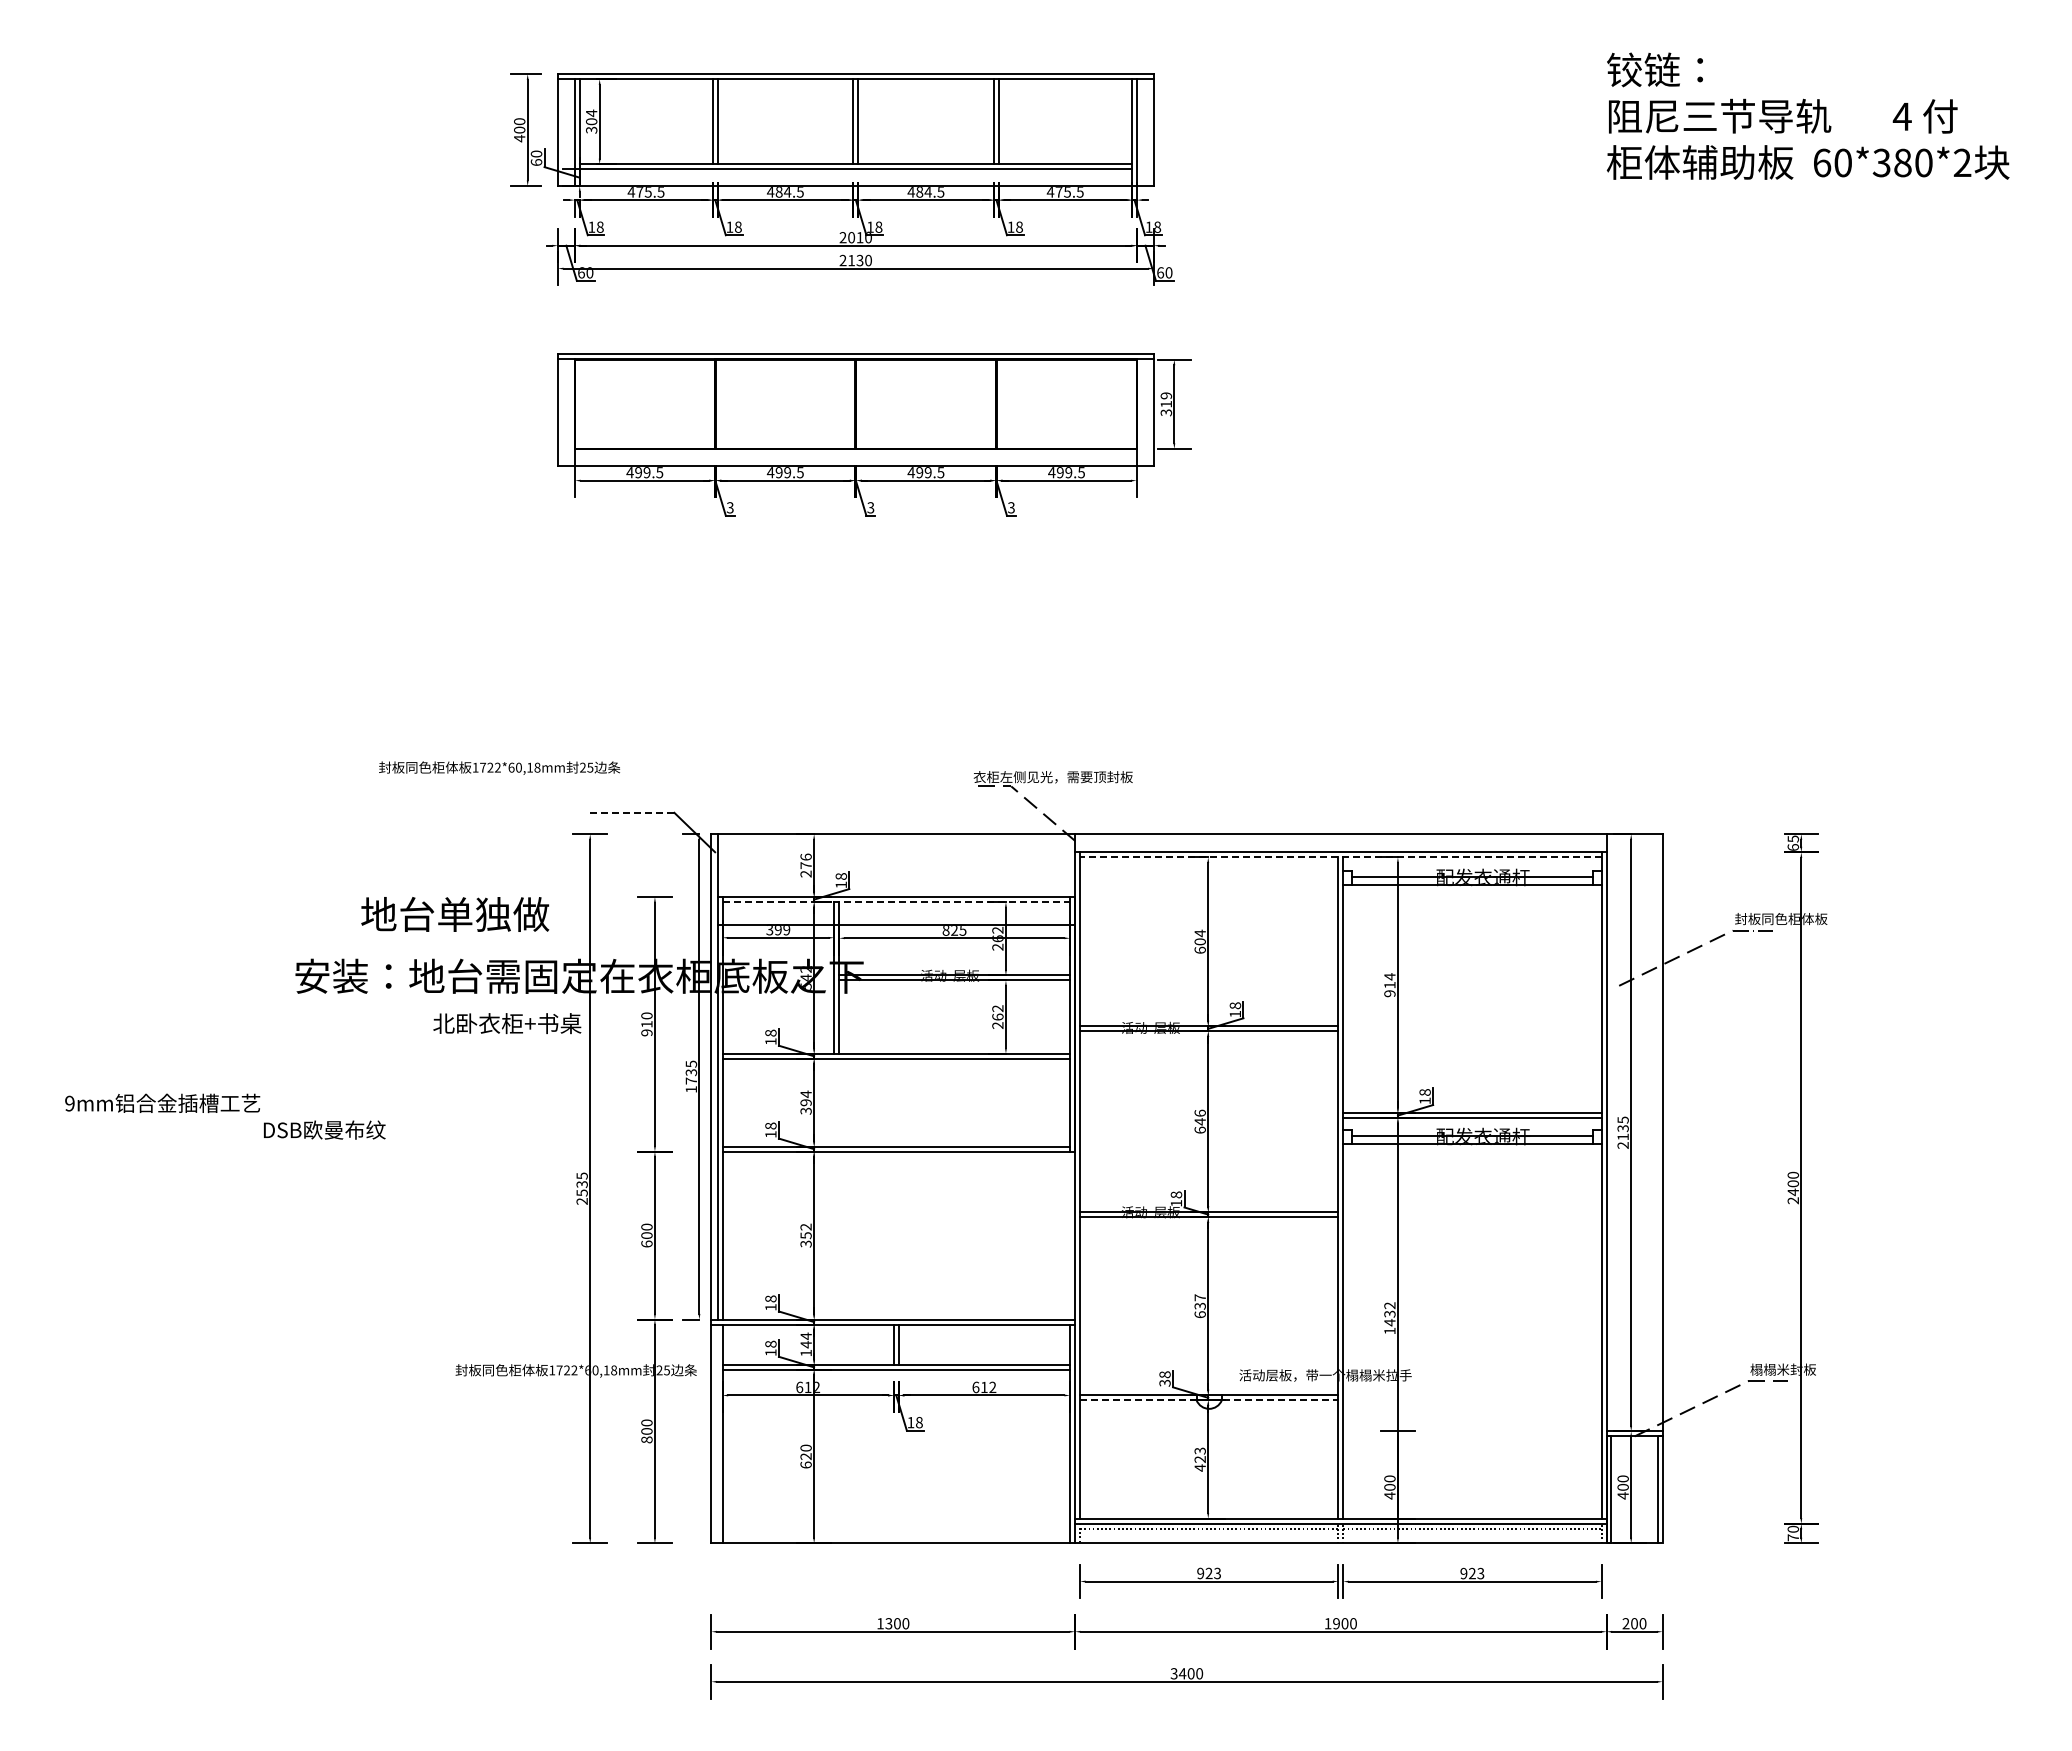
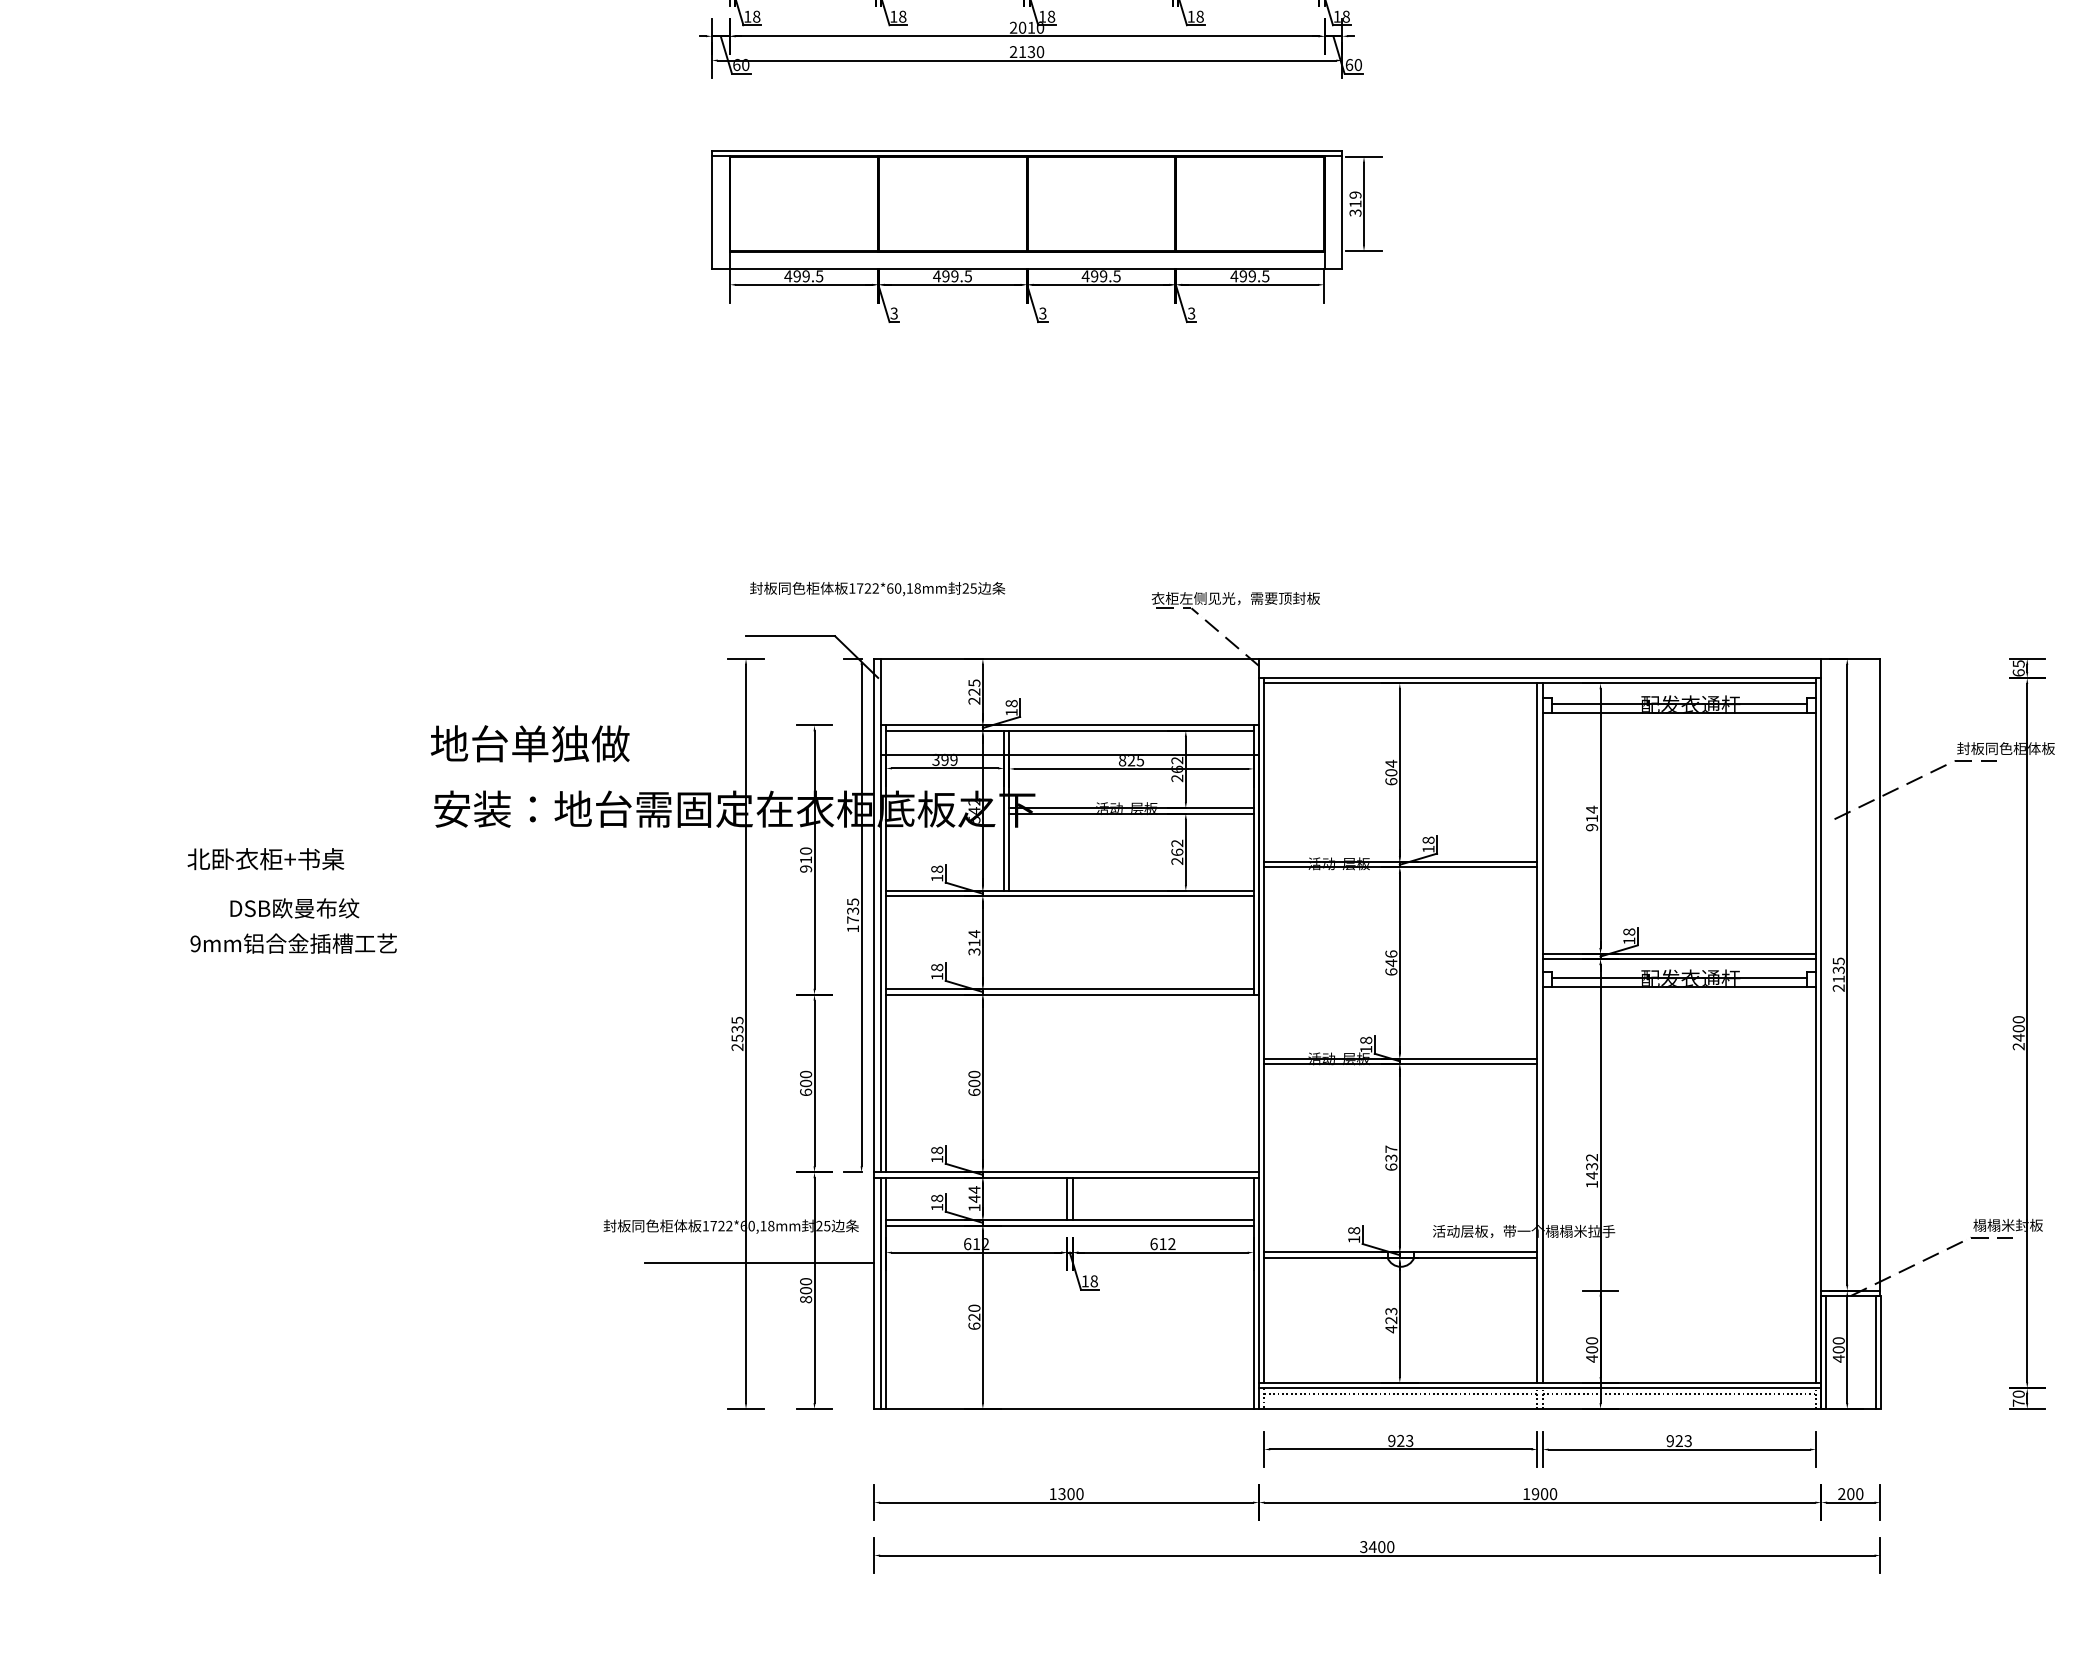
text: (499, 767) -> (877, 588), moved
line: (631, 812) -> (789, 635), dashed -> solid
line: (1340, 857) -> (1539, 683), dashed -> solid
text: (805, 861) -> (973, 687), 276 -> 225
line: (896, 902) -> (1070, 731), dashed -> solid
text: (455, 914) -> (530, 743), moved
text: (507, 1023) -> (266, 859), moved
text: (805, 1102) -> (973, 942), 394 -> 314
text: (324, 1129) -> (294, 907), moved
text: (805, 1235) -> (973, 1083), 352 -> 600
text: (1164, 1382) -> (1353, 1238), 38 -> 18
line: (1209, 1400) -> (1401, 1257), dashed -> solid
line: (602, 1405) -> (759, 1263), added
line: (717, 1433) -> (880, 1292), added

